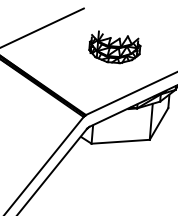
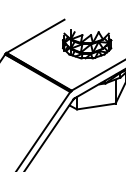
part: (115, 48) -> (87, 44), size x1.43

